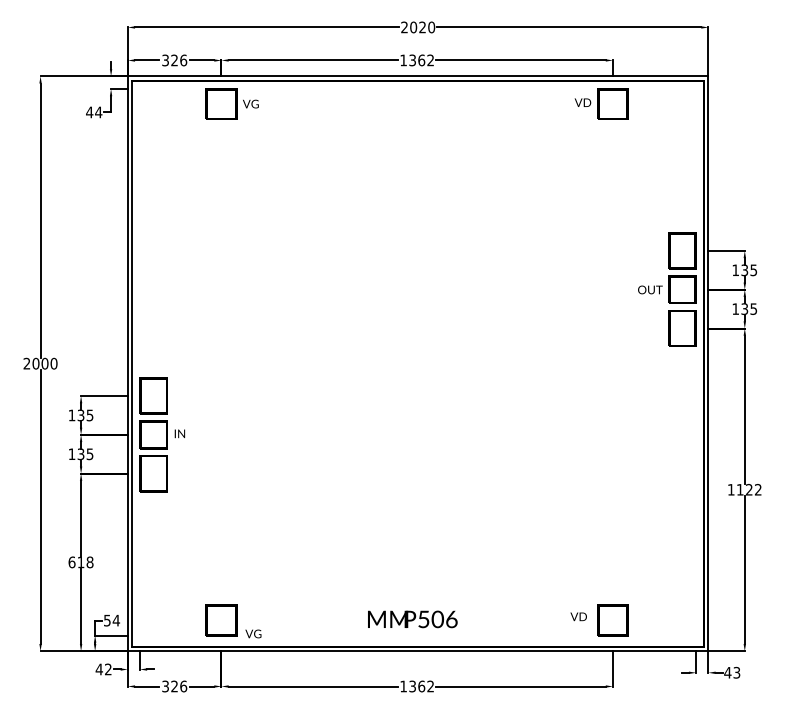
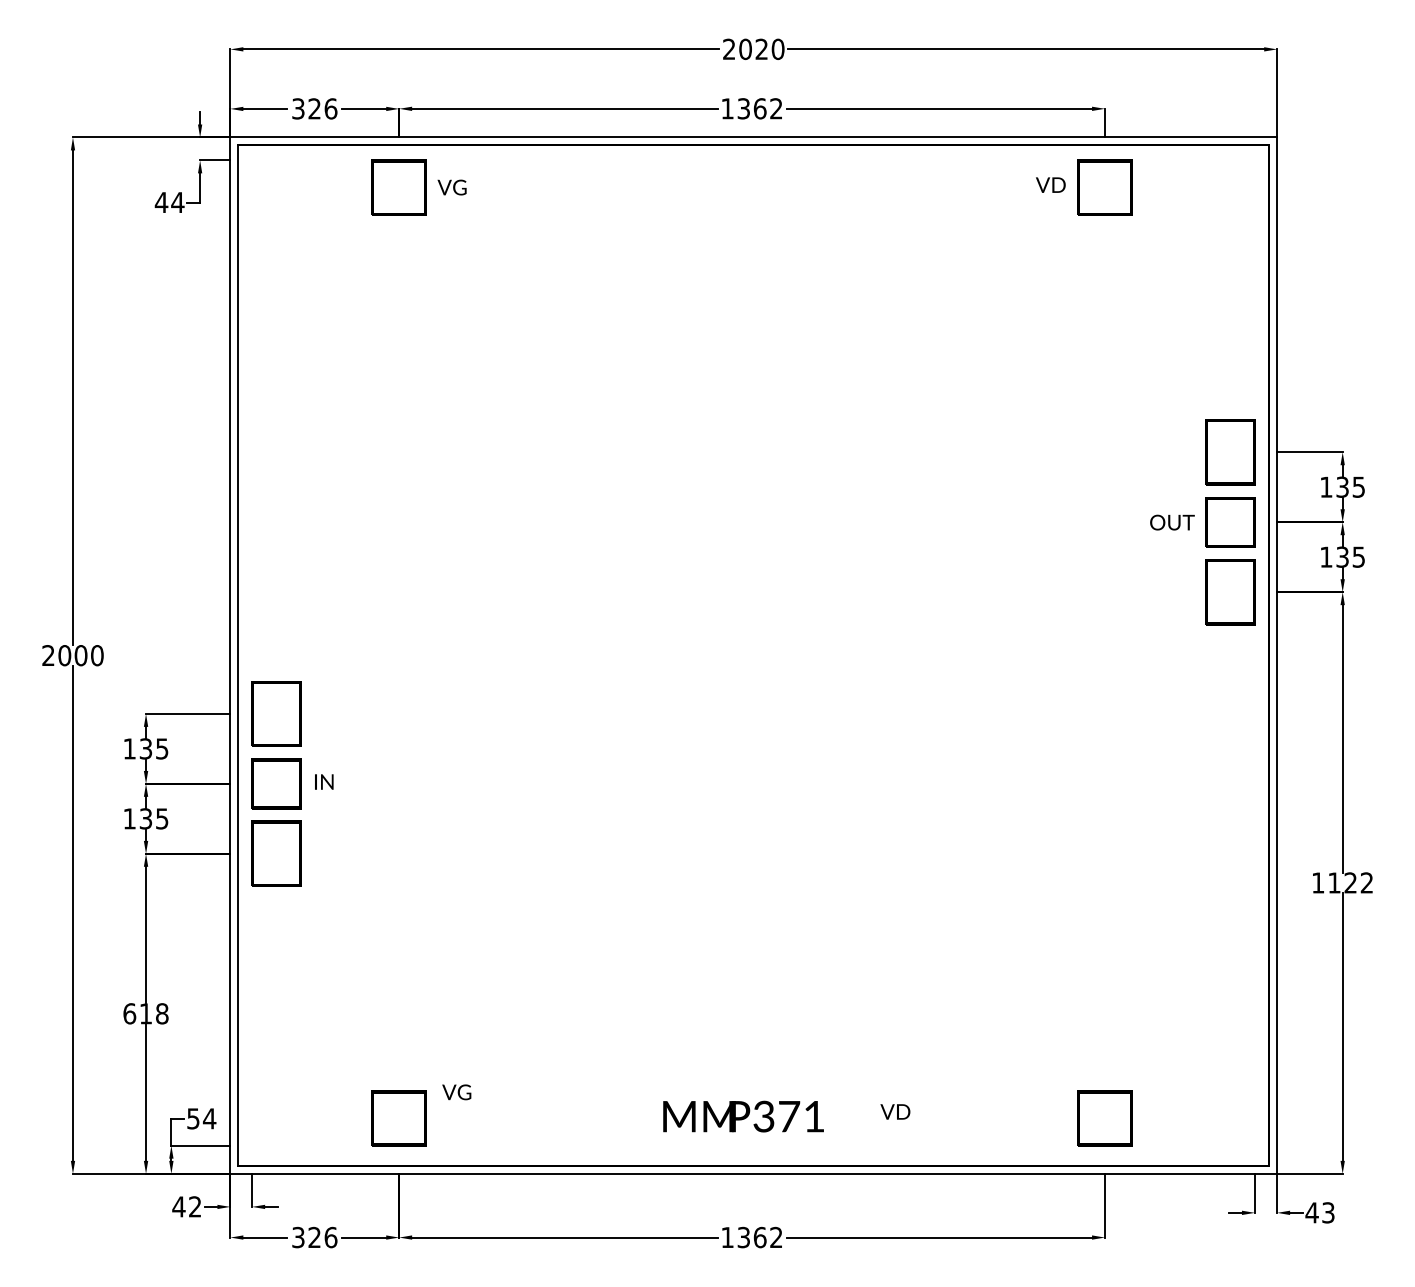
text: (578, 616) -> (895, 1111), moved
text: (437, 619) -> (788, 1116), P506 -> P371
text: (253, 633) -> (456, 1091), moved

